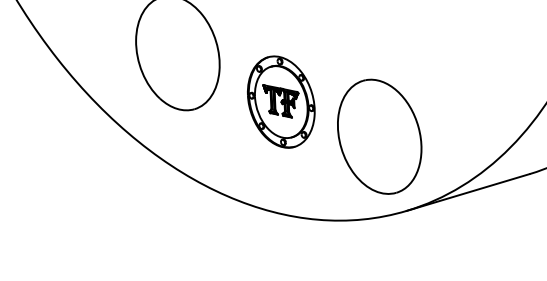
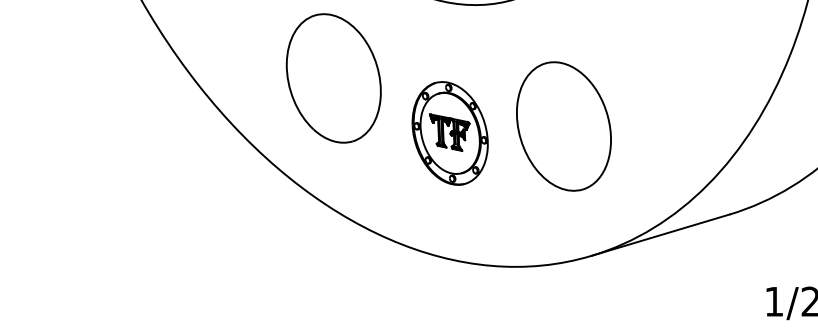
part: (379, 136) -> (563, 126), moved

